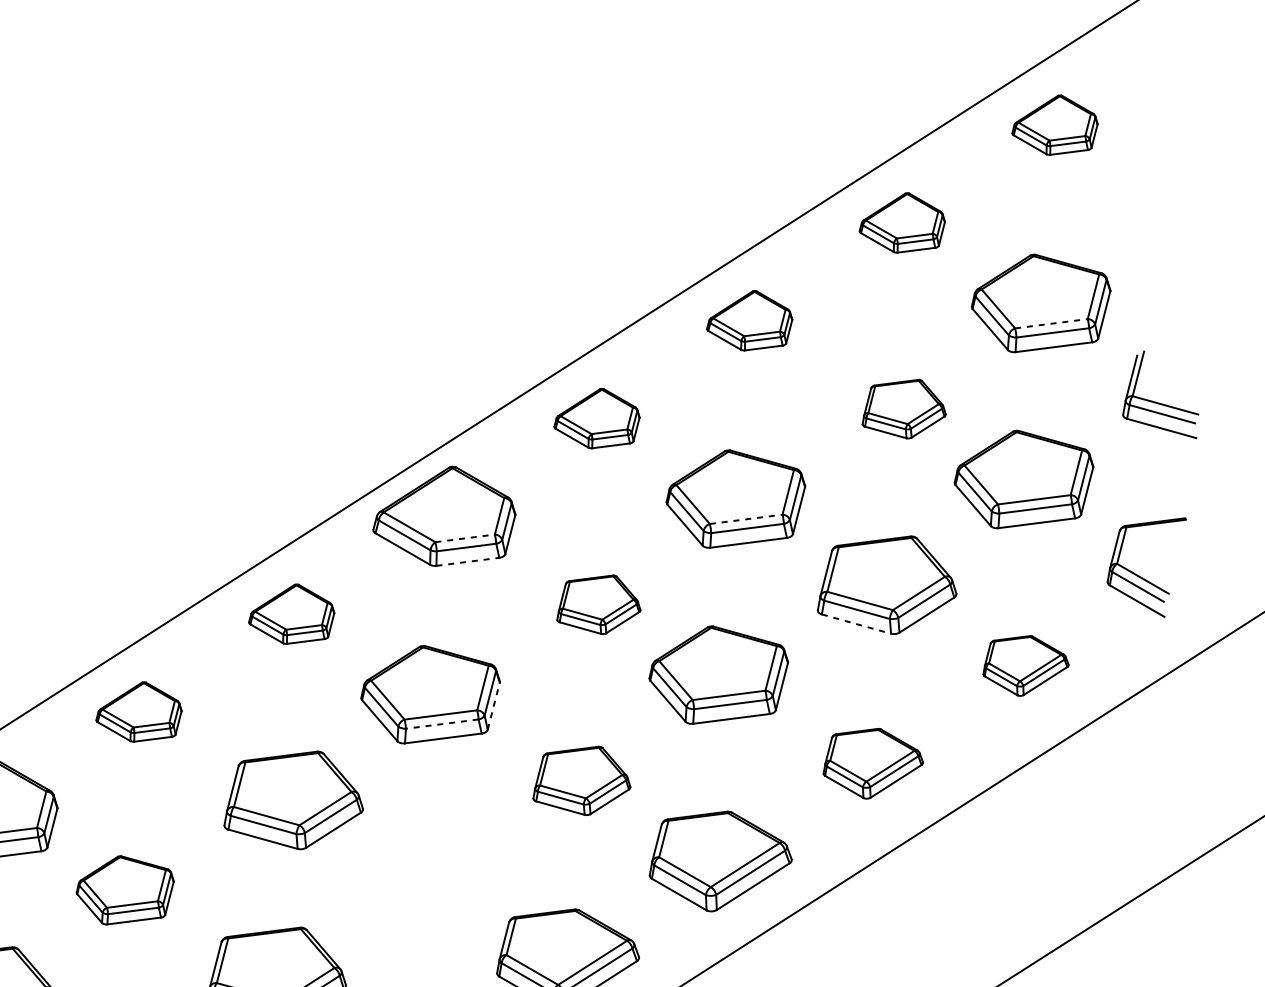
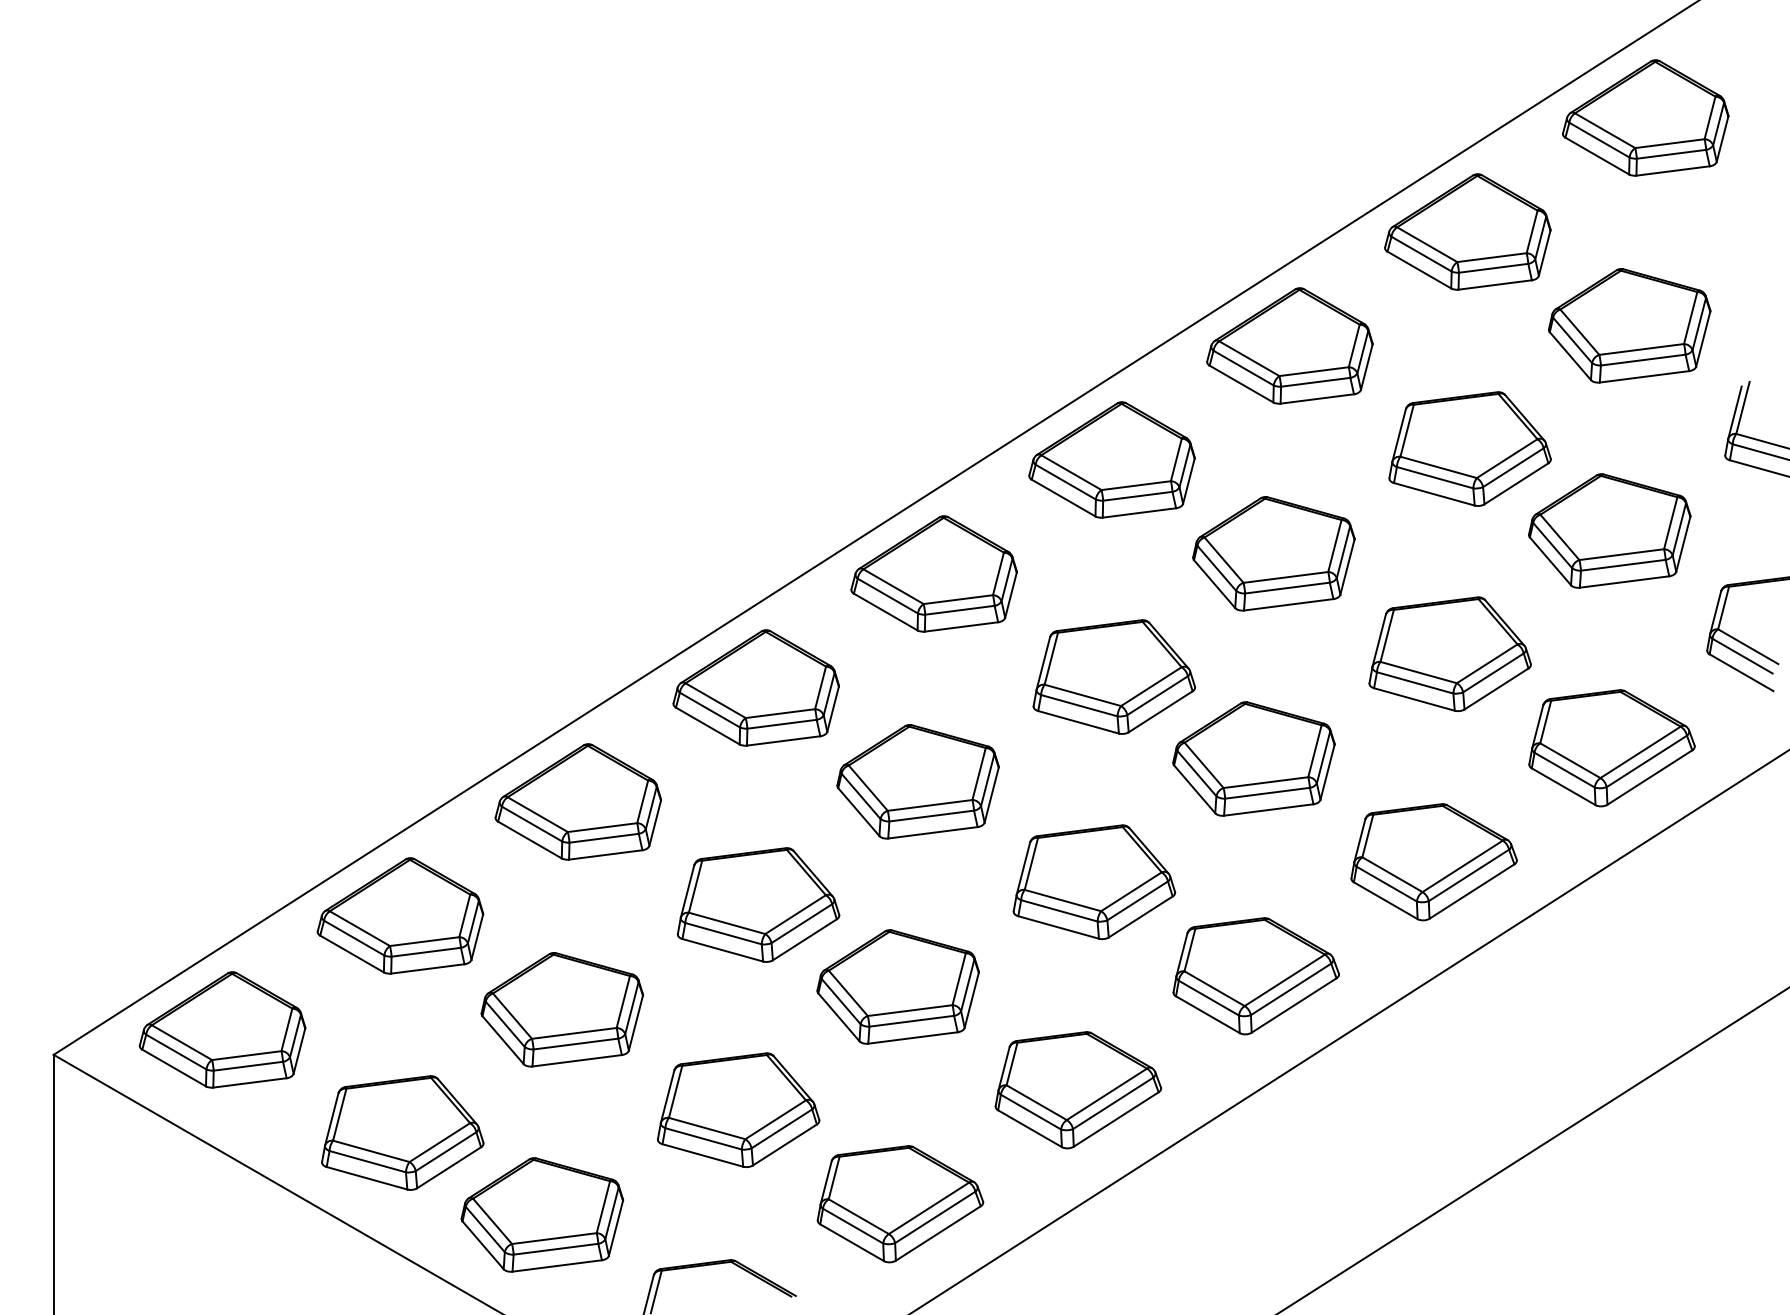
part: (1054, 124) -> (1645, 117), size x1.67
part: (902, 222) -> (1467, 231), size x1.67
part: (749, 320) -> (1289, 345), size x1.67
line: (1051, 323) -> (1641, 349), dashed -> solid
part: (903, 408) -> (1469, 448), size x1.67
part: (596, 418) -> (1111, 459), size x1.67
line: (745, 519) -> (1285, 577), dashed -> solid
line: (465, 538) -> (958, 599), dashed -> solid
line: (467, 561) -> (961, 626), dashed -> solid
part: (598, 604) -> (1113, 676), size x1.67
part: (291, 613) -> (755, 687), size x1.67
line: (856, 624) -> (1414, 699), dashed -> solid
part: (1025, 666) -> (1611, 748), size x1.67
line: (493, 705) -> (991, 794), dashed -> solid
part: (138, 711) -> (577, 801), size x1.67
line: (442, 724) -> (931, 816), dashed -> solid
part: (872, 763) -> (1433, 862), size x1.43
part: (581, 781) -> (1094, 882), size x1.43
part: (412, 870) -> (897, 986), added
part: (124, 890) -> (561, 1009), size x1.43

